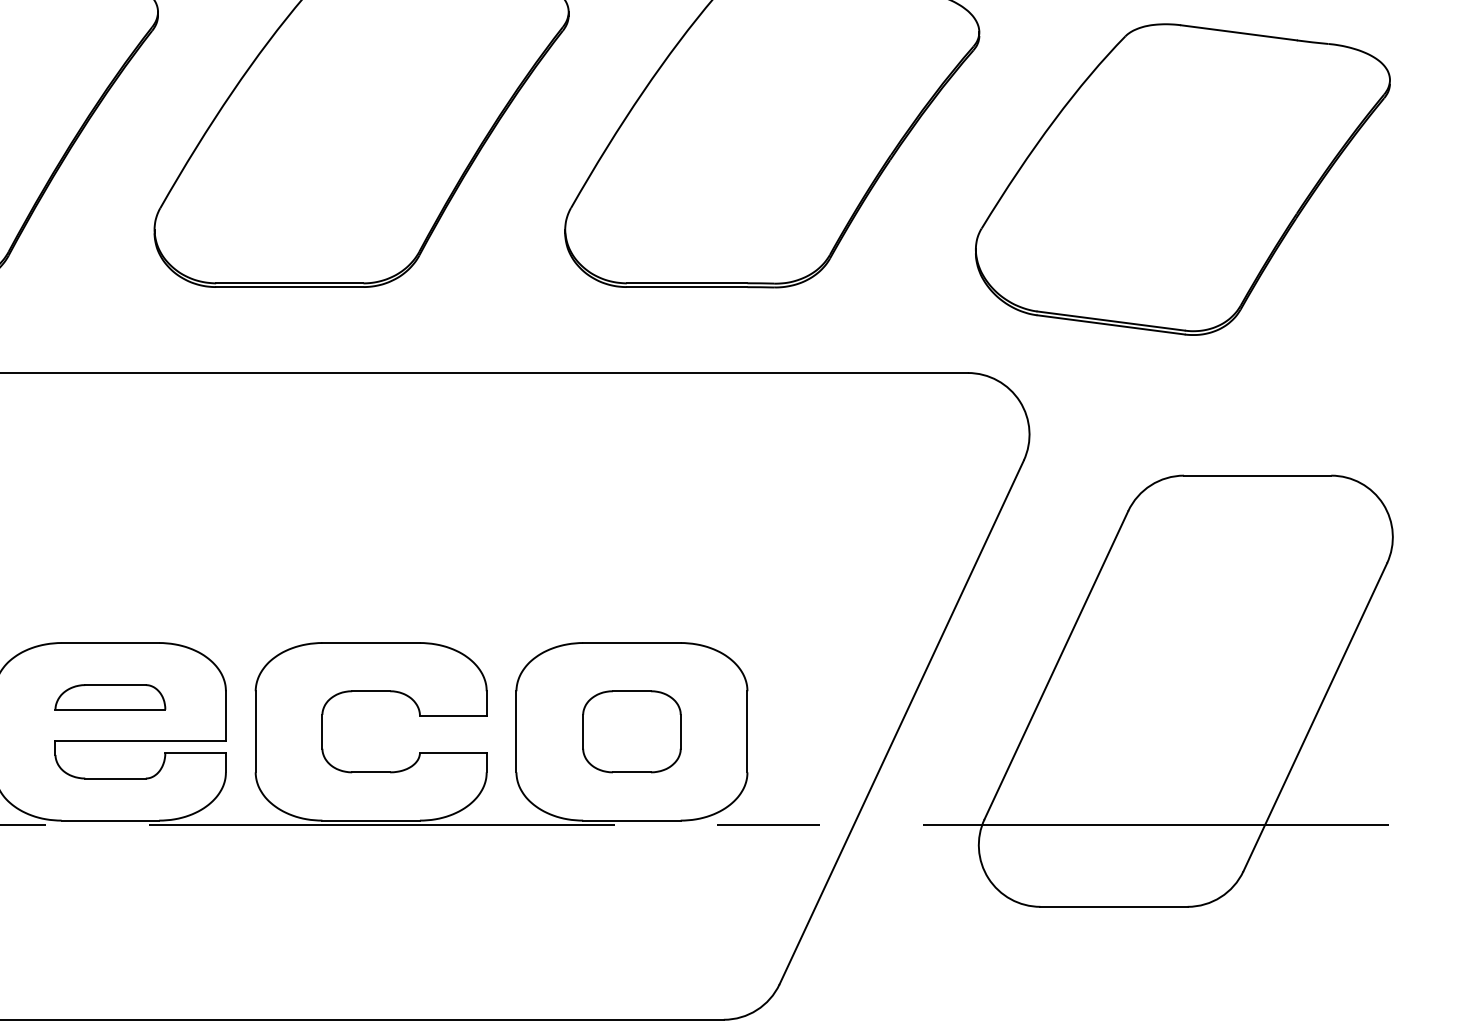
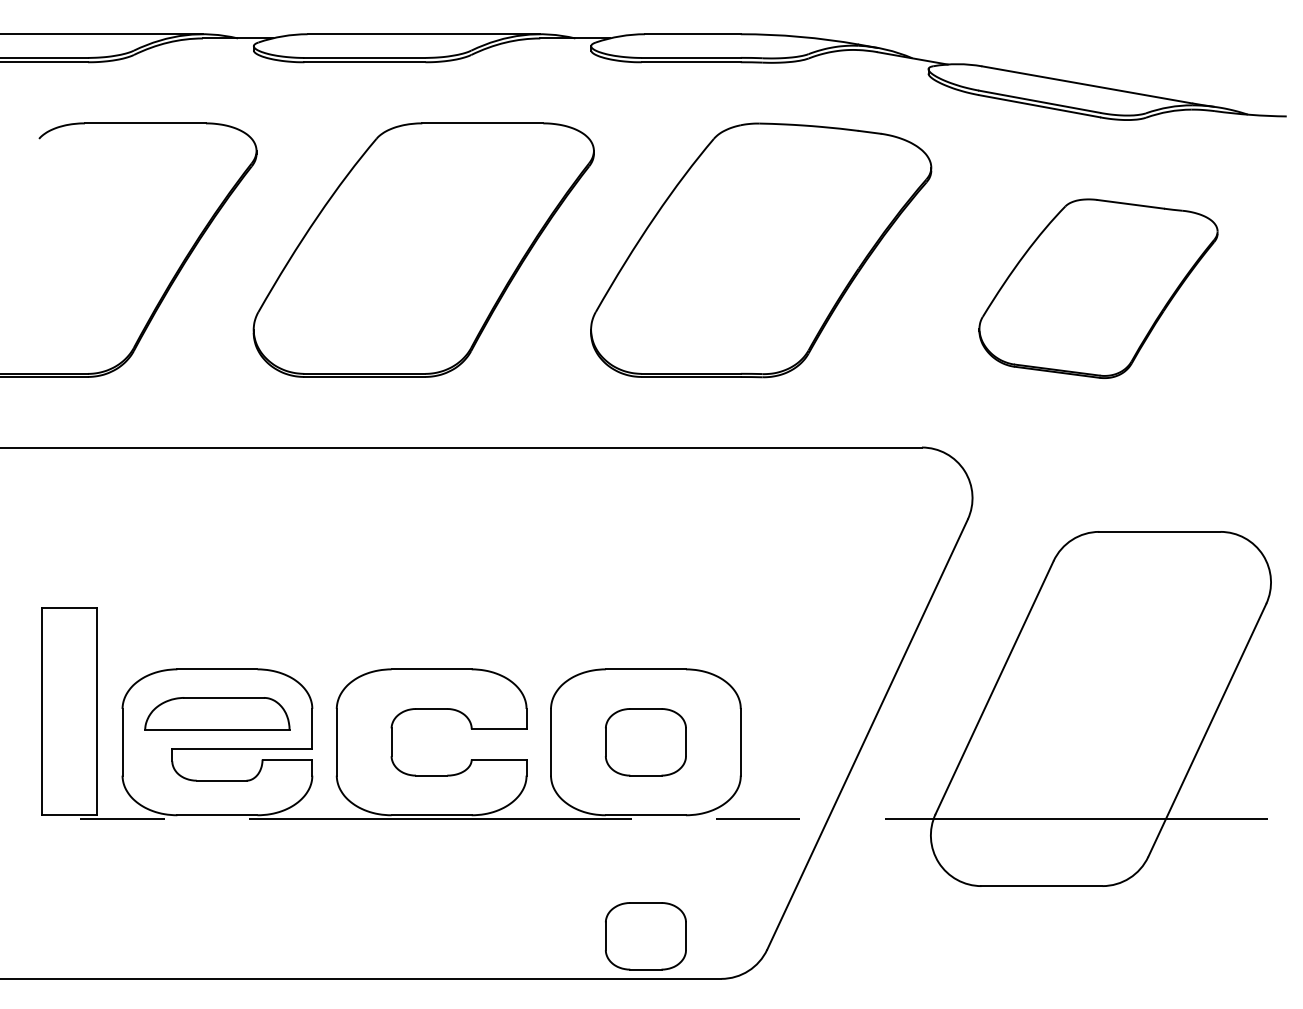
part: (1182, 179) -> (1098, 288), size x0.7
part: (110, 696) -> (217, 713), size x1.6
part: (631, 968) -> (645, 936), added

